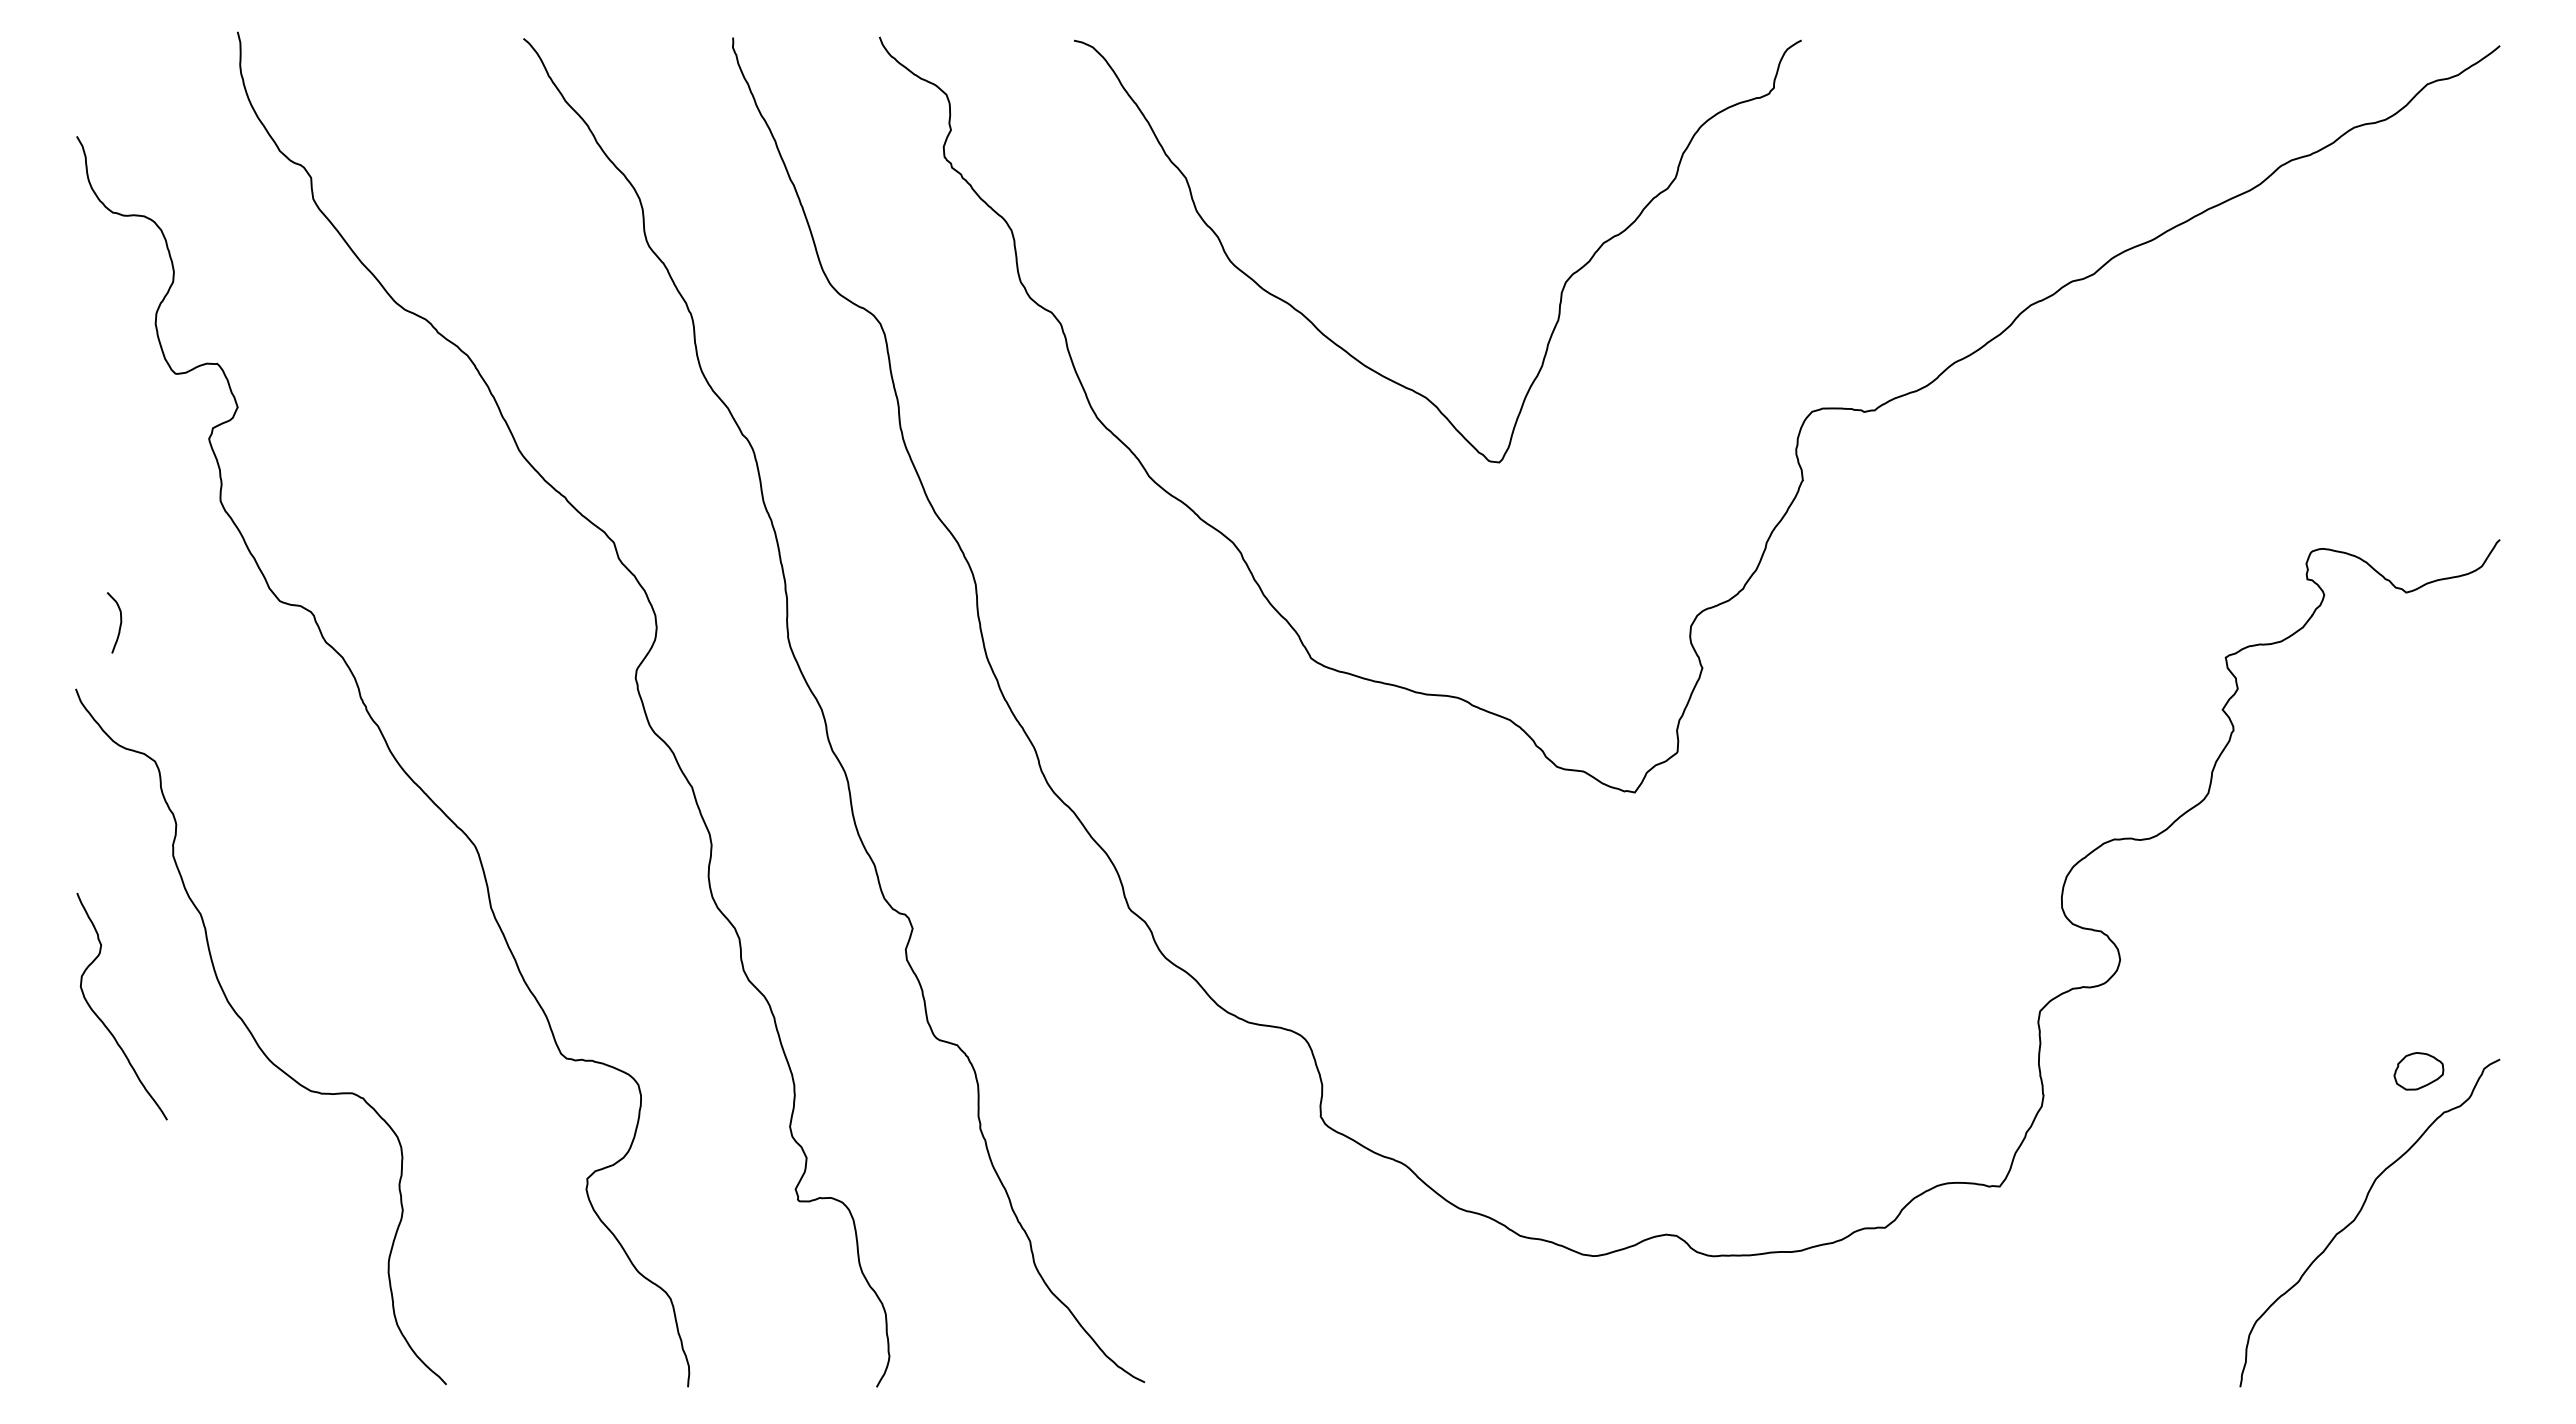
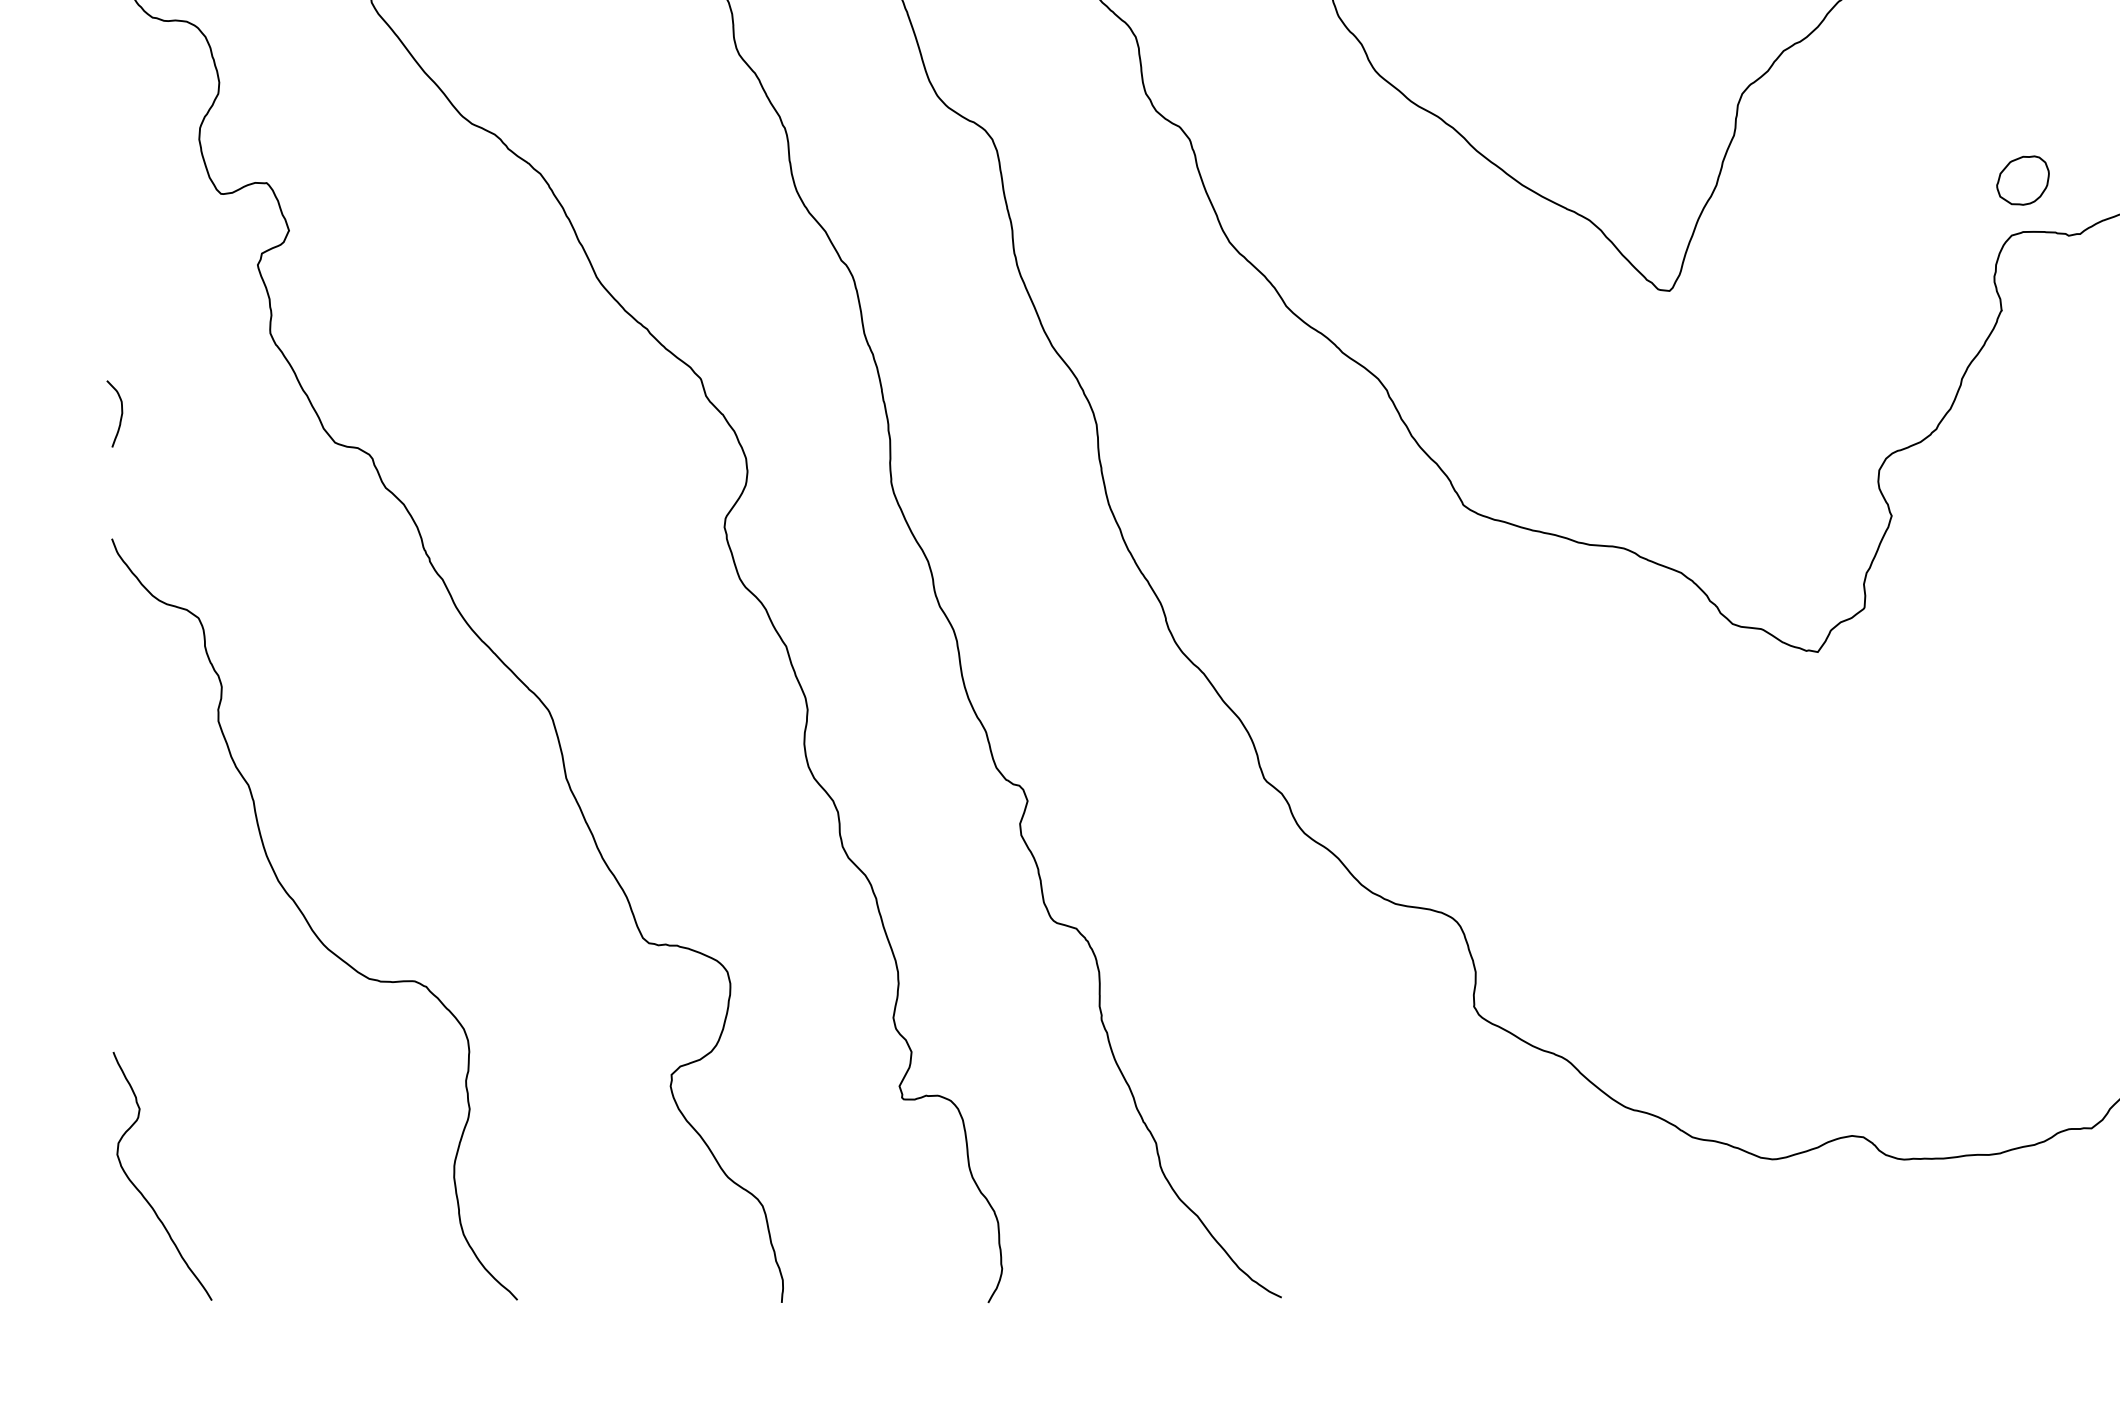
part: (1821, 361) -> (2022, 180), added
curve: (119, 625) -> (120, 416), moved
curve: (103, 1021) -> (142, 1192), moved

